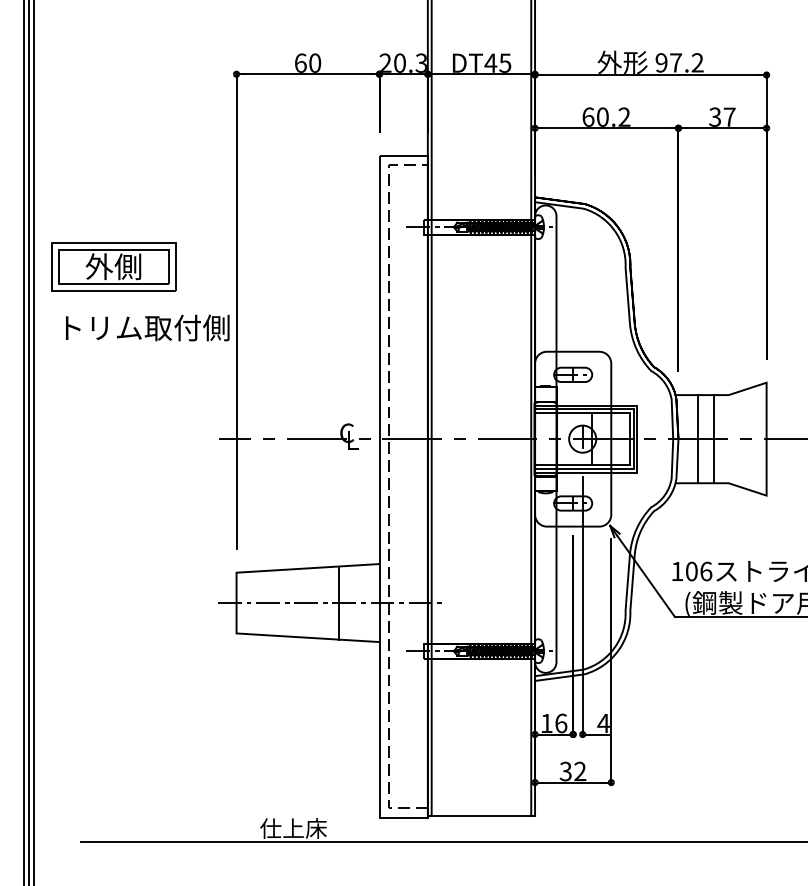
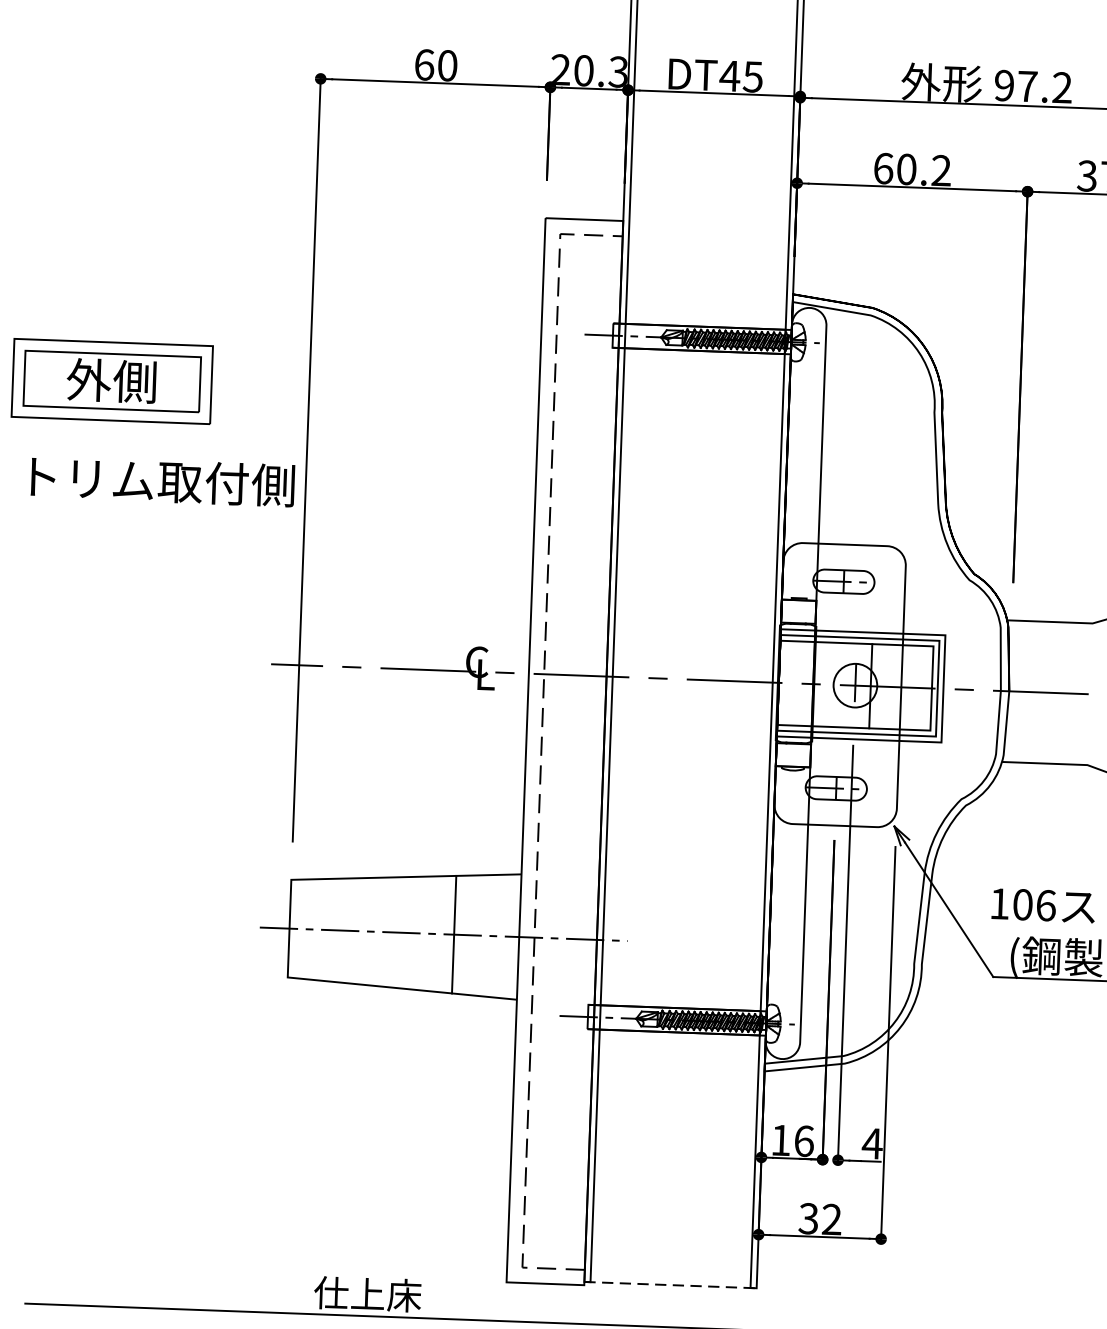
line: (698, 439) -> (1041, 693), removed
line: (714, 439) -> (1067, 693), removed
line: (481, 815) -> (670, 1284), solid -> dashed

